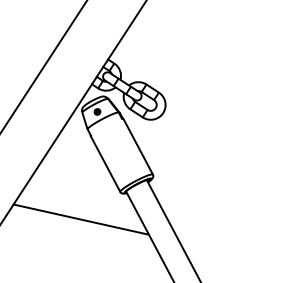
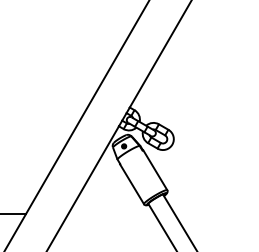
line: (81, 218) -> (116, 225), removed

